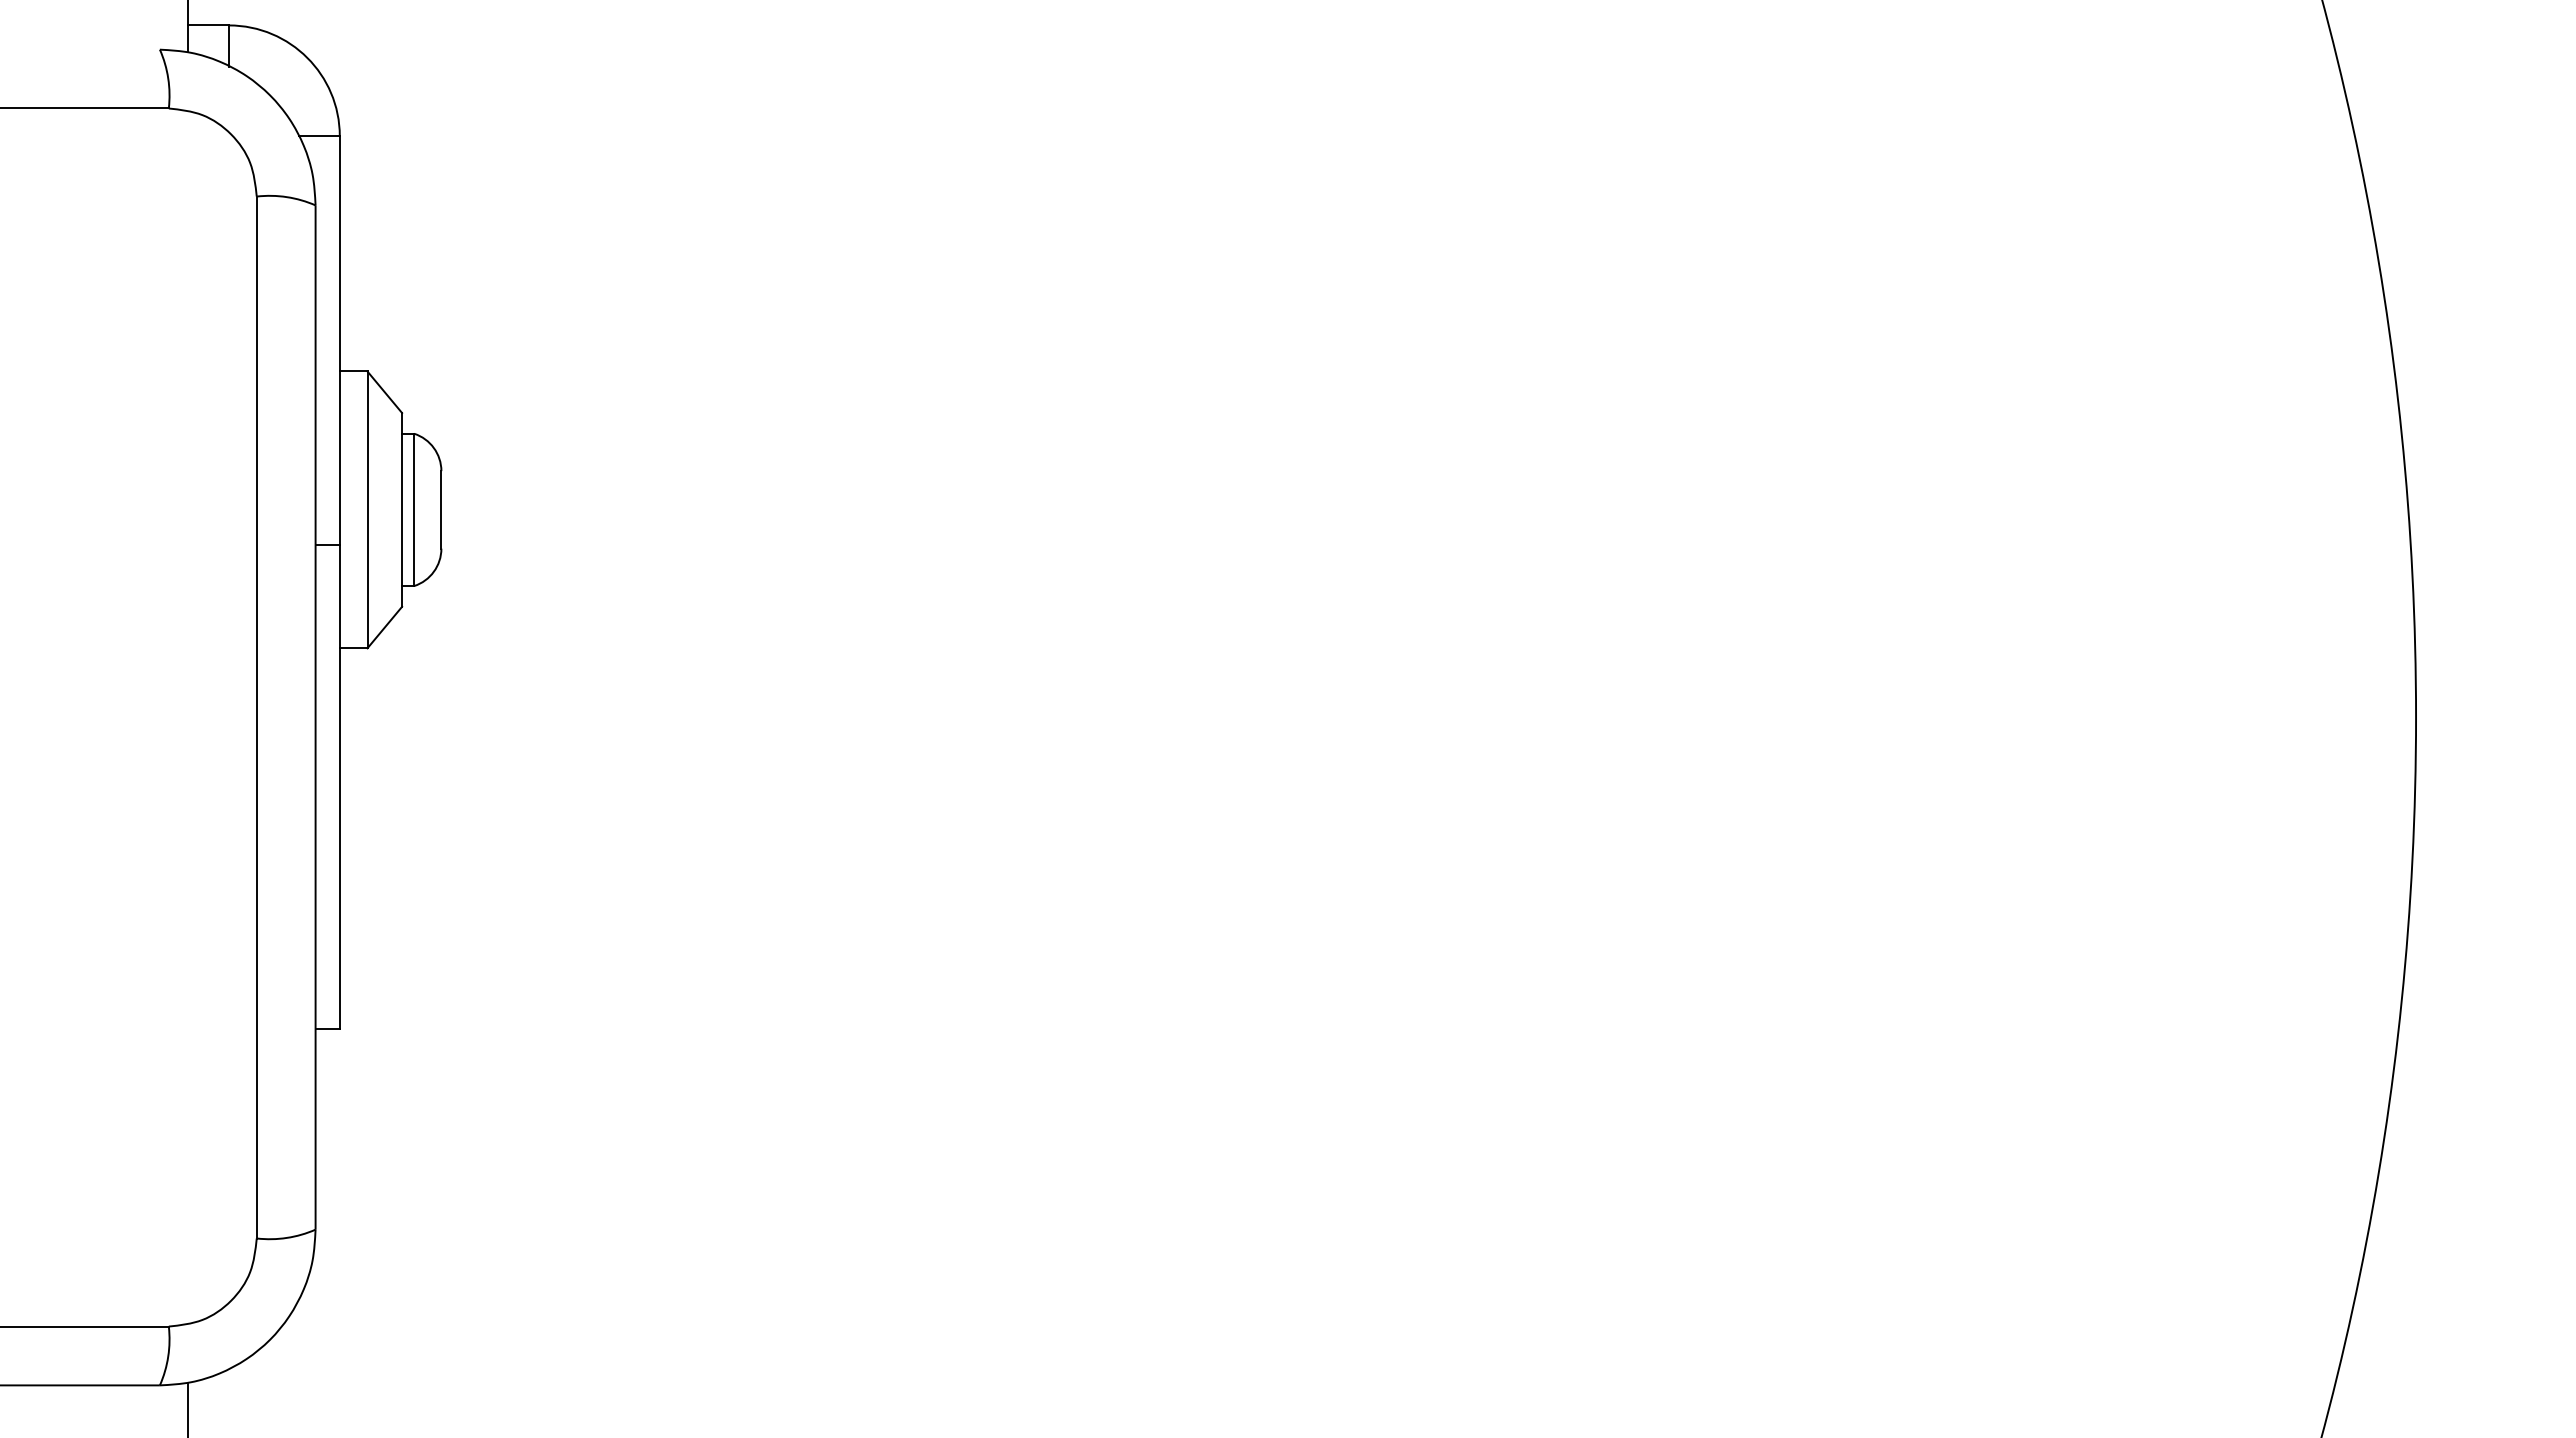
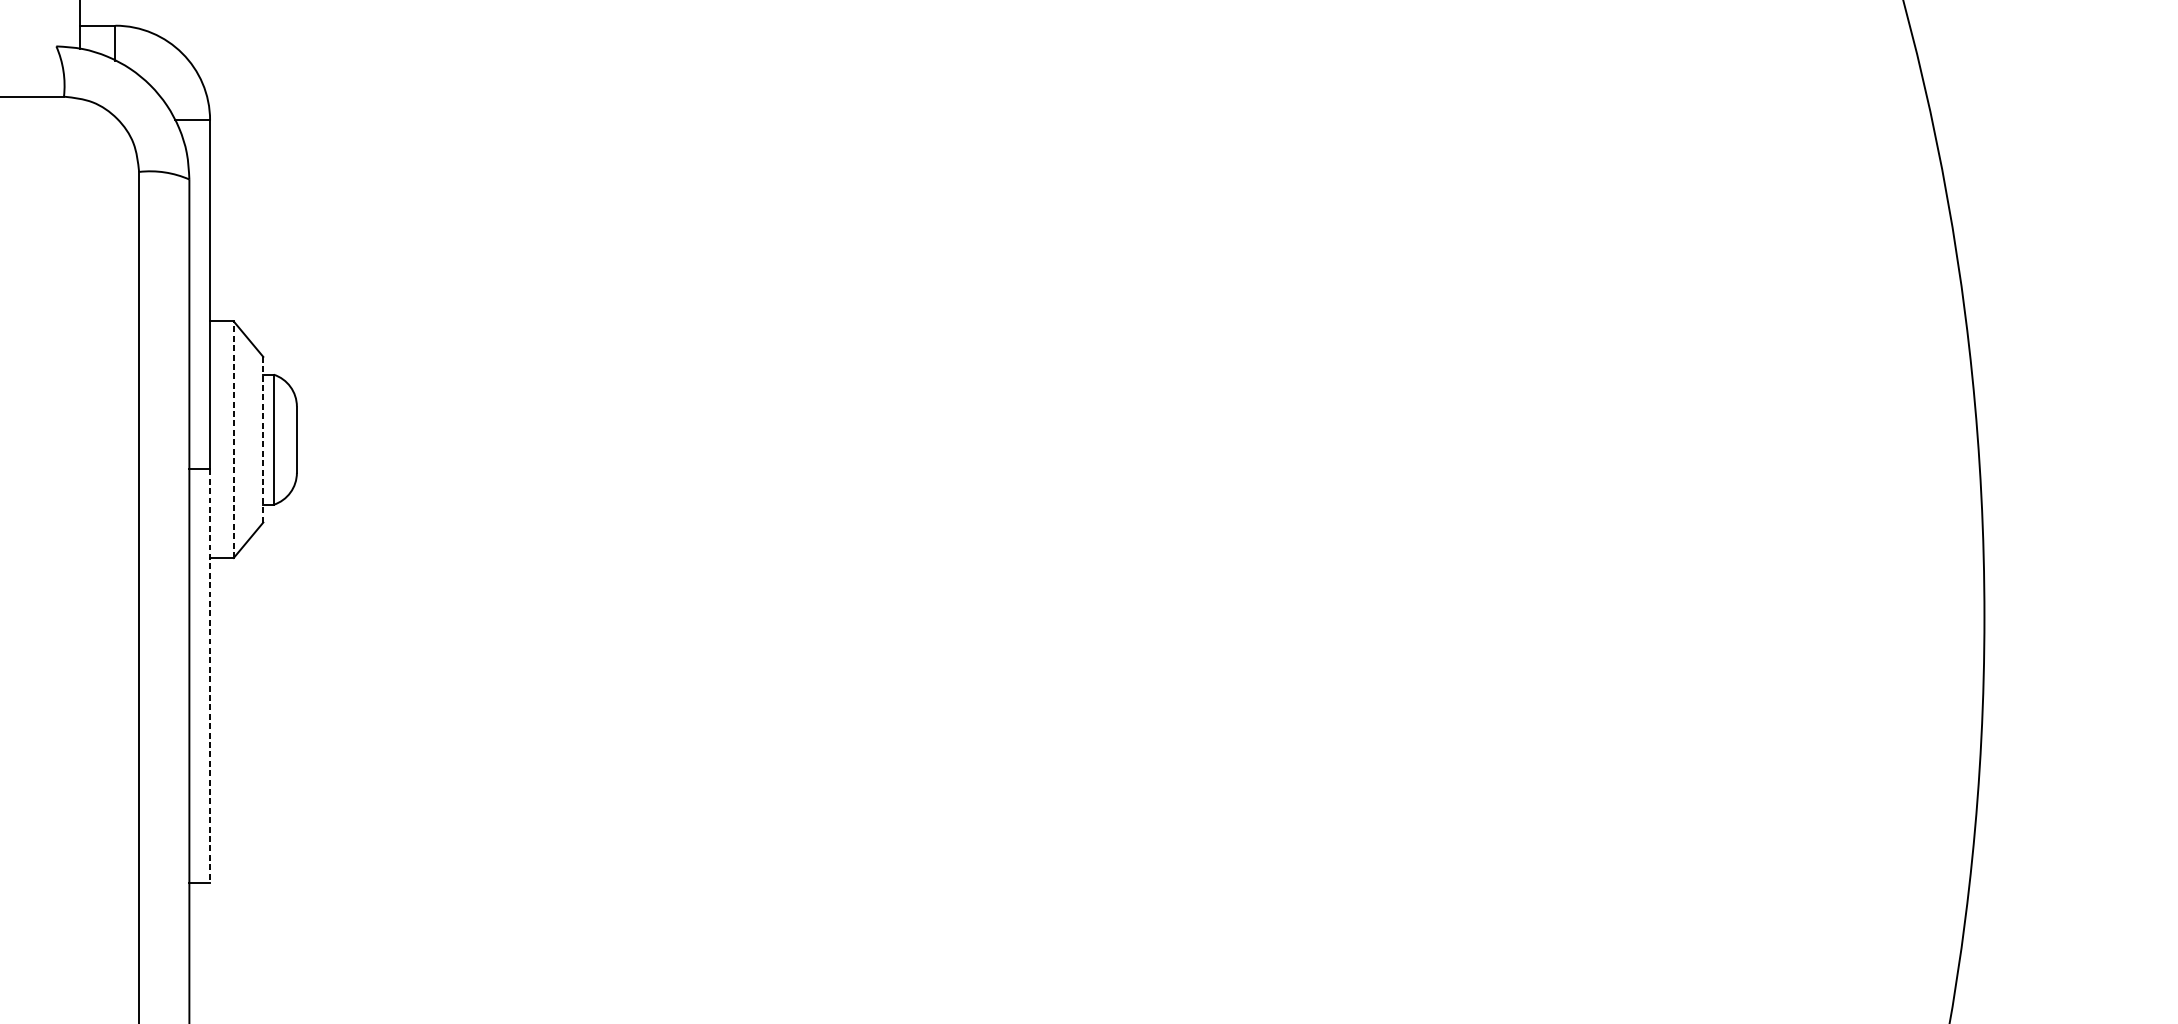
line: (367, 509) -> (233, 439), solid -> dashed
line: (402, 509) -> (263, 439), solid -> dashed
line: (339, 787) -> (209, 676), solid -> dashed

